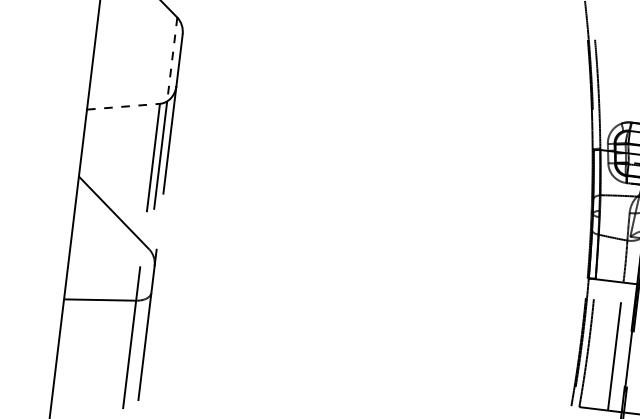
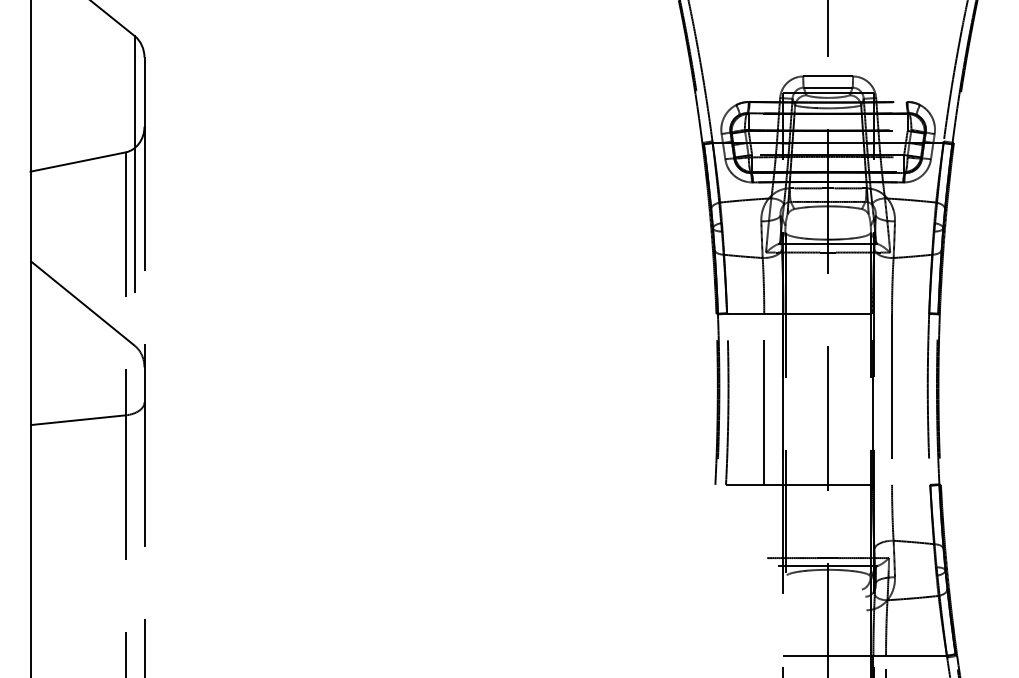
line: (172, 59) -> (134, 92), dashed -> solid
line: (123, 107) -> (78, 162), dashed -> solid

